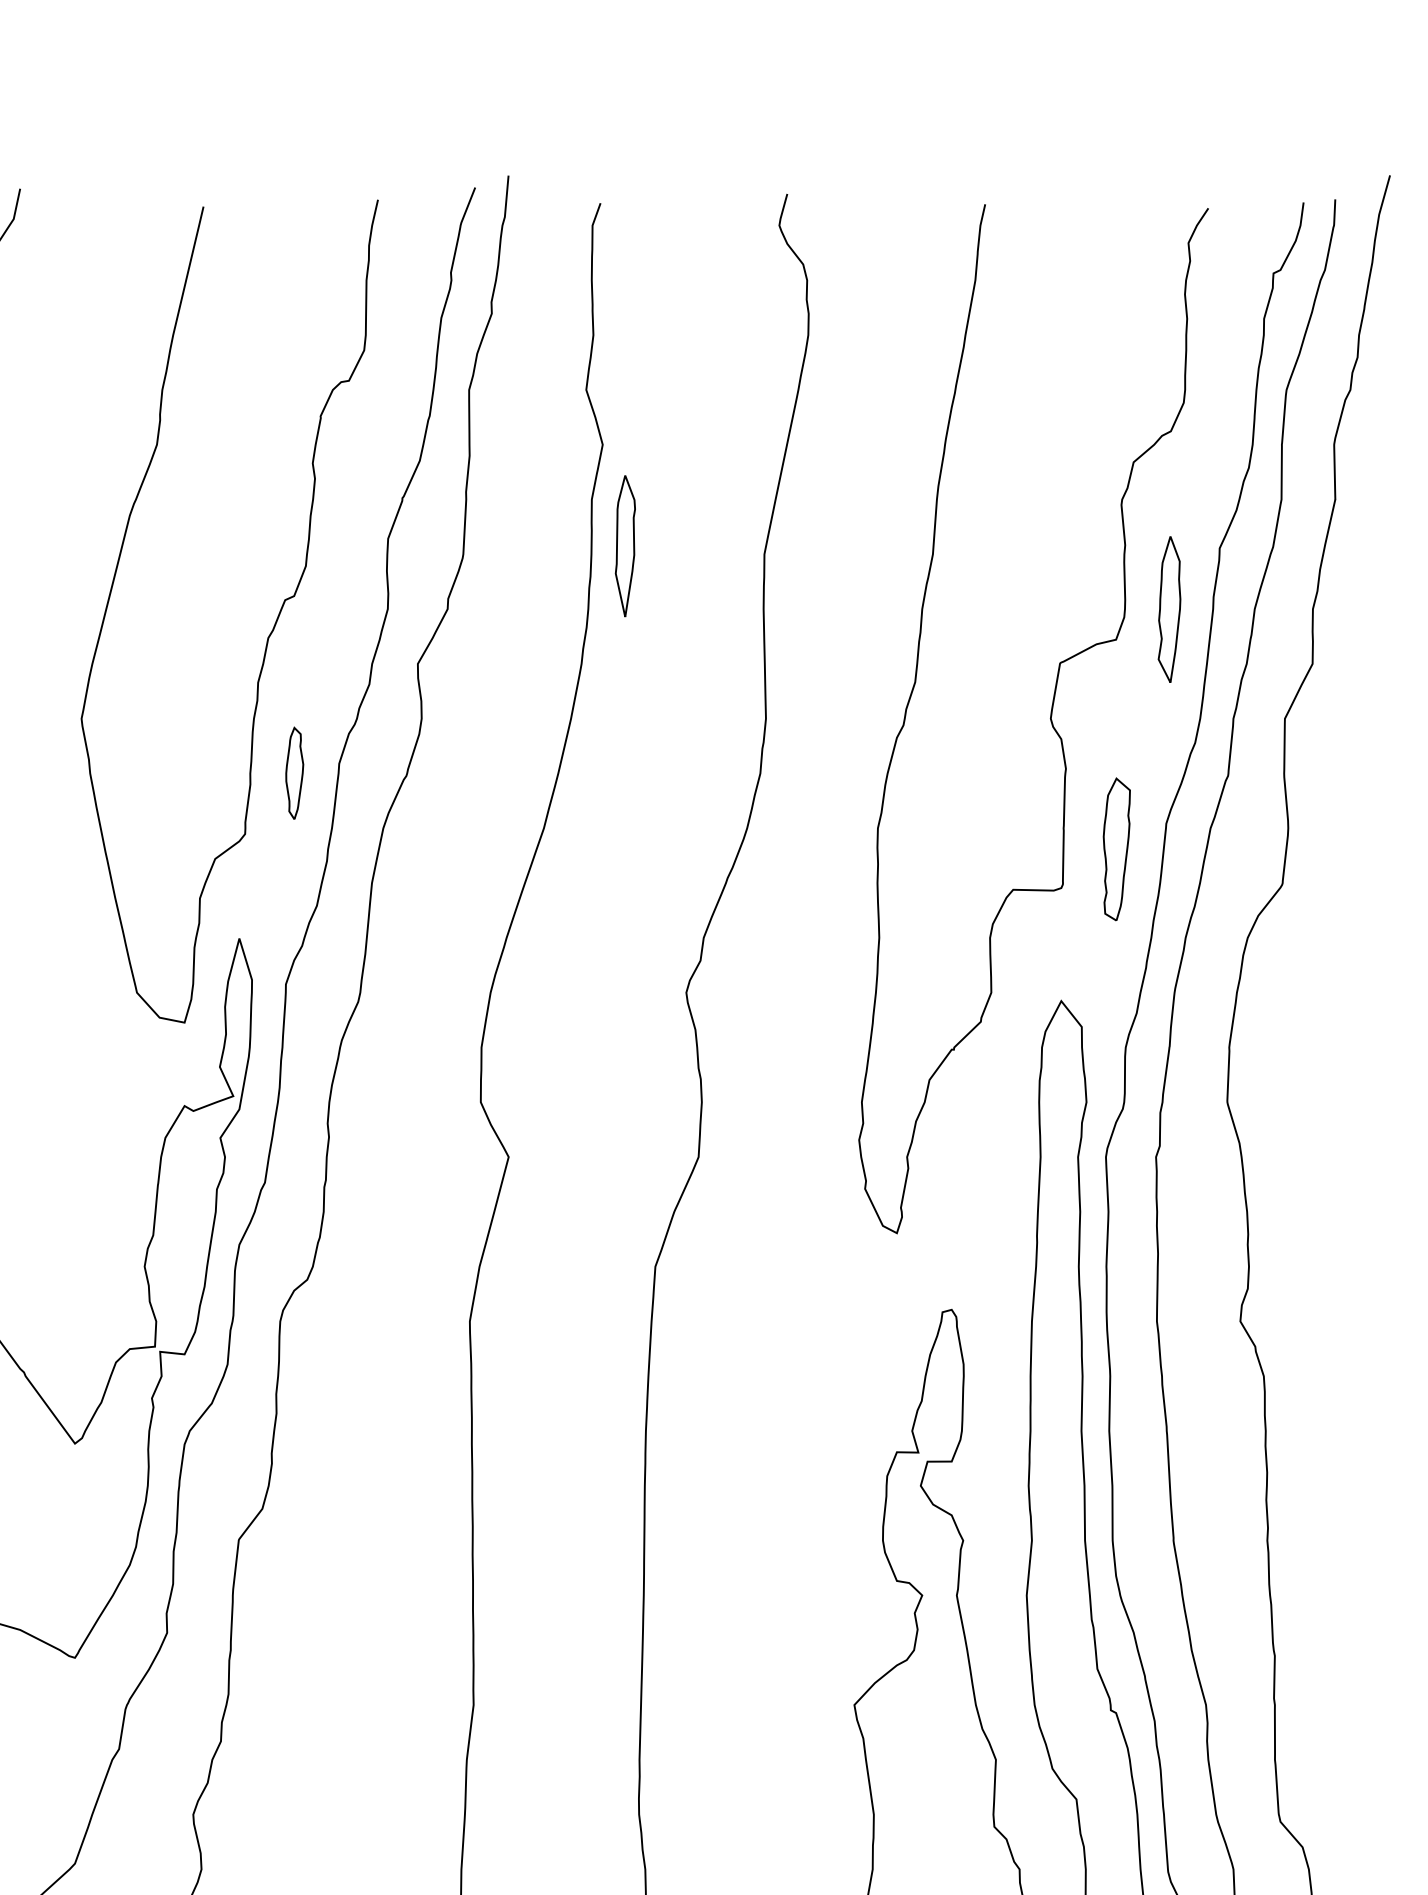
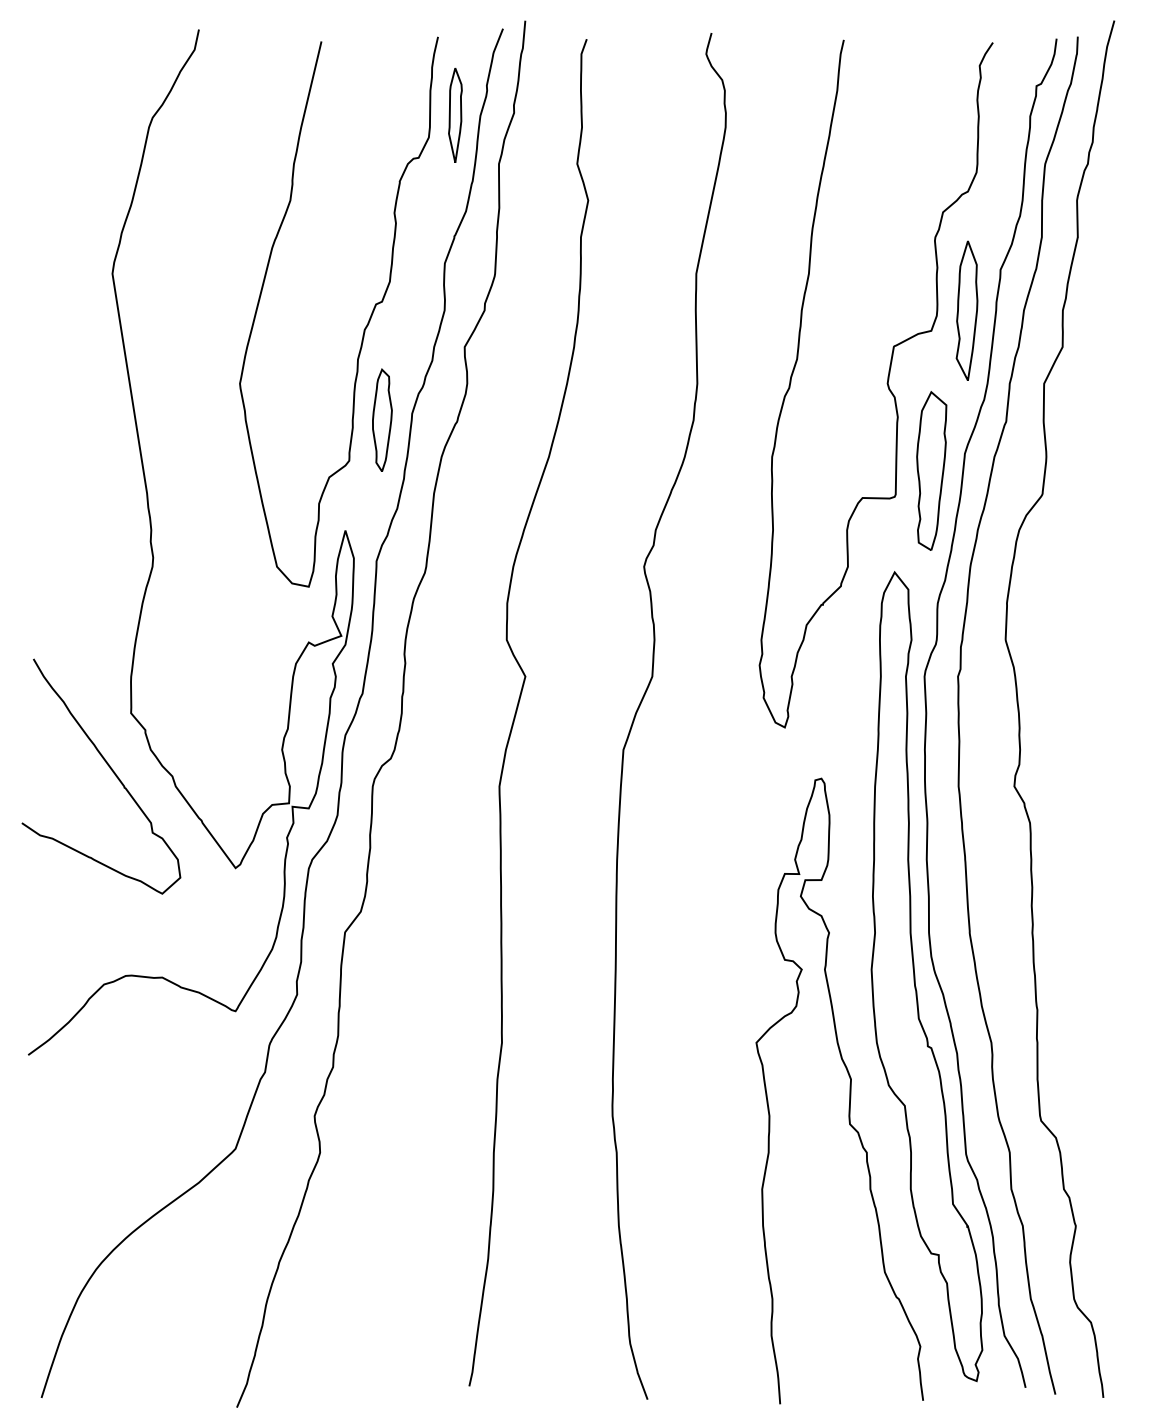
part: (625, 544) -> (455, 114), moved
part: (1168, 609) -> (966, 310), size x1.43
part: (294, 772) -> (382, 419), size x1.67
part: (1116, 848) -> (931, 470), size x1.67

